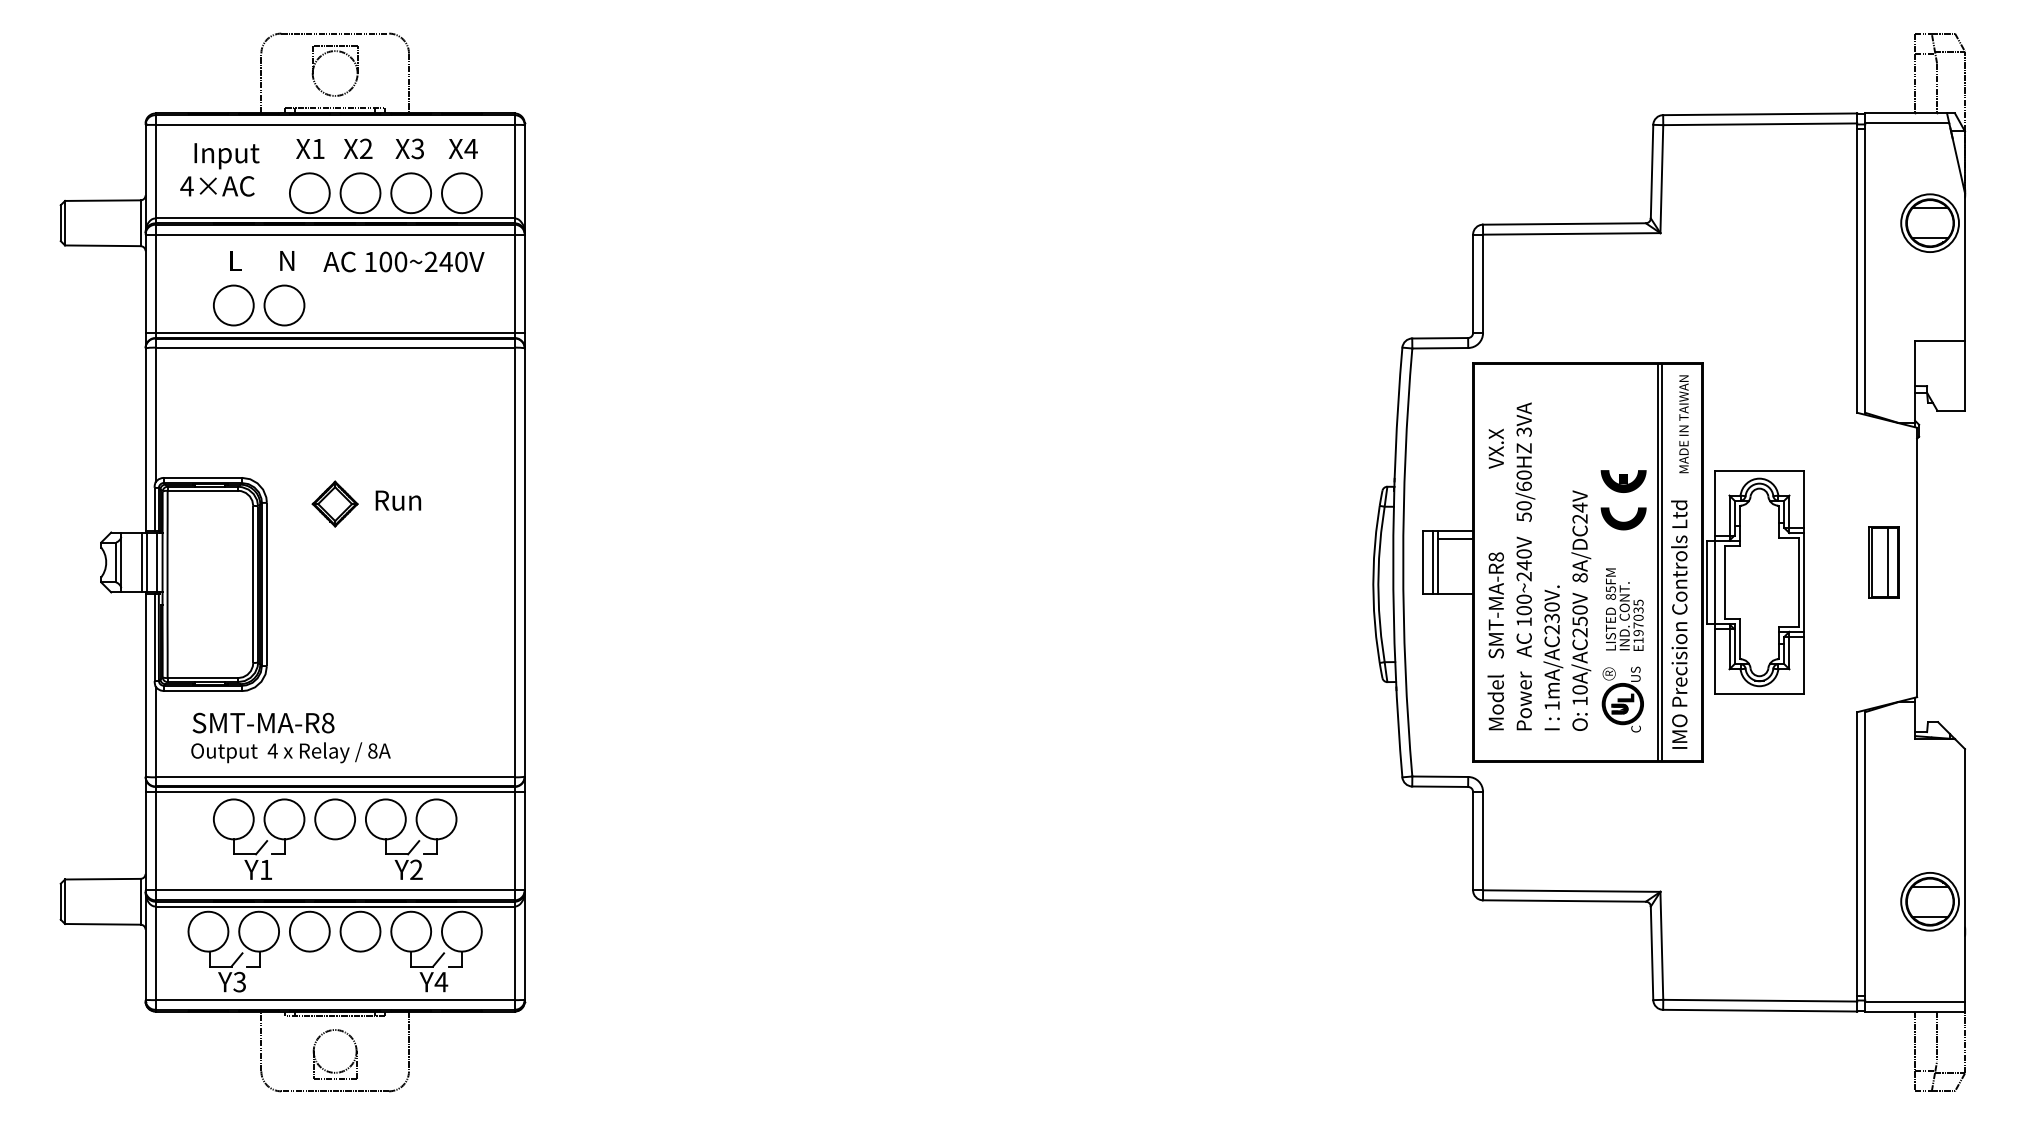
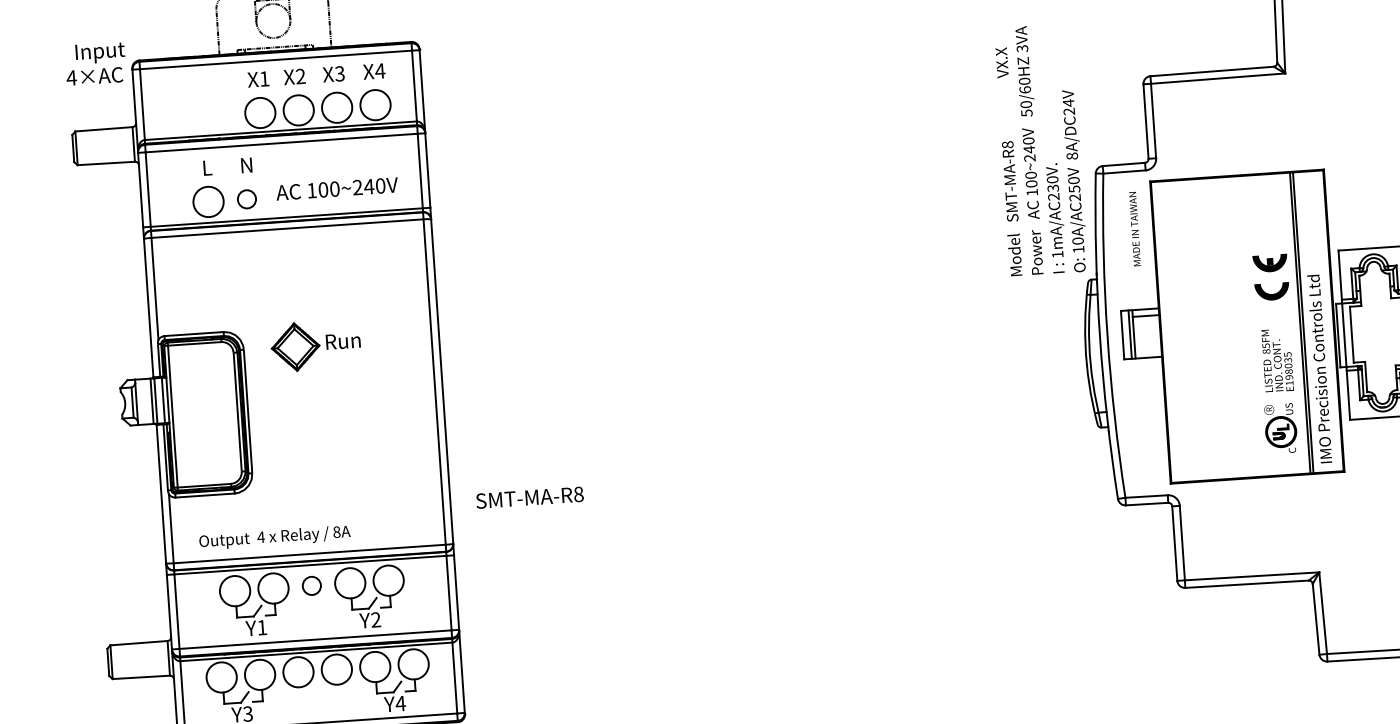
text: (219, 169) -> (95, 63), moved
text: (403, 261) -> (336, 188), moved
circle: (284, 305) -> (246, 199), size x0.6
text: (1683, 424) -> (1134, 229), moved
part: (334, 503) -> (295, 346), size x1.4
text: (1539, 566) -> (1040, 149), moved
text: (1638, 625) -> (1288, 371), E197035 -> E198035
text: (263, 722) -> (529, 497), moved
circle: (335, 819) -> (312, 585), size x0.6

